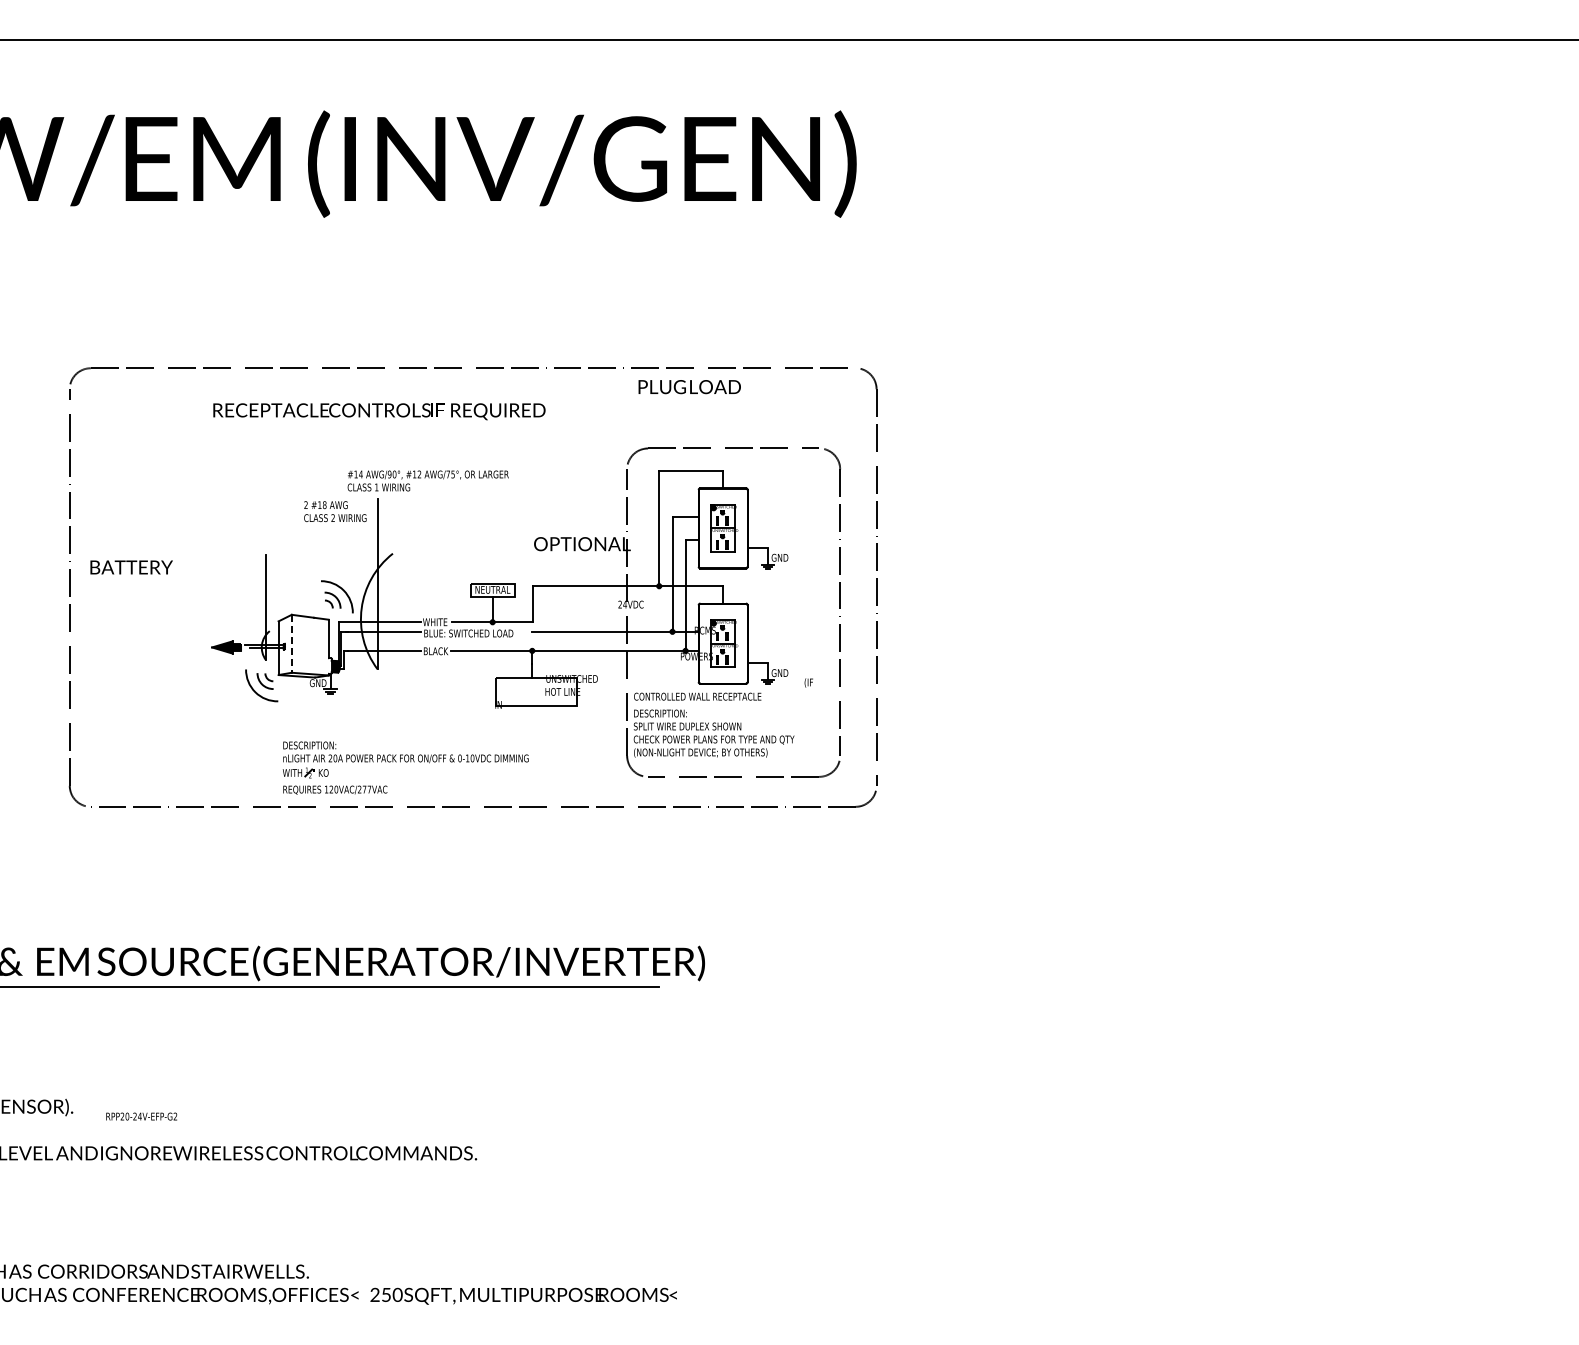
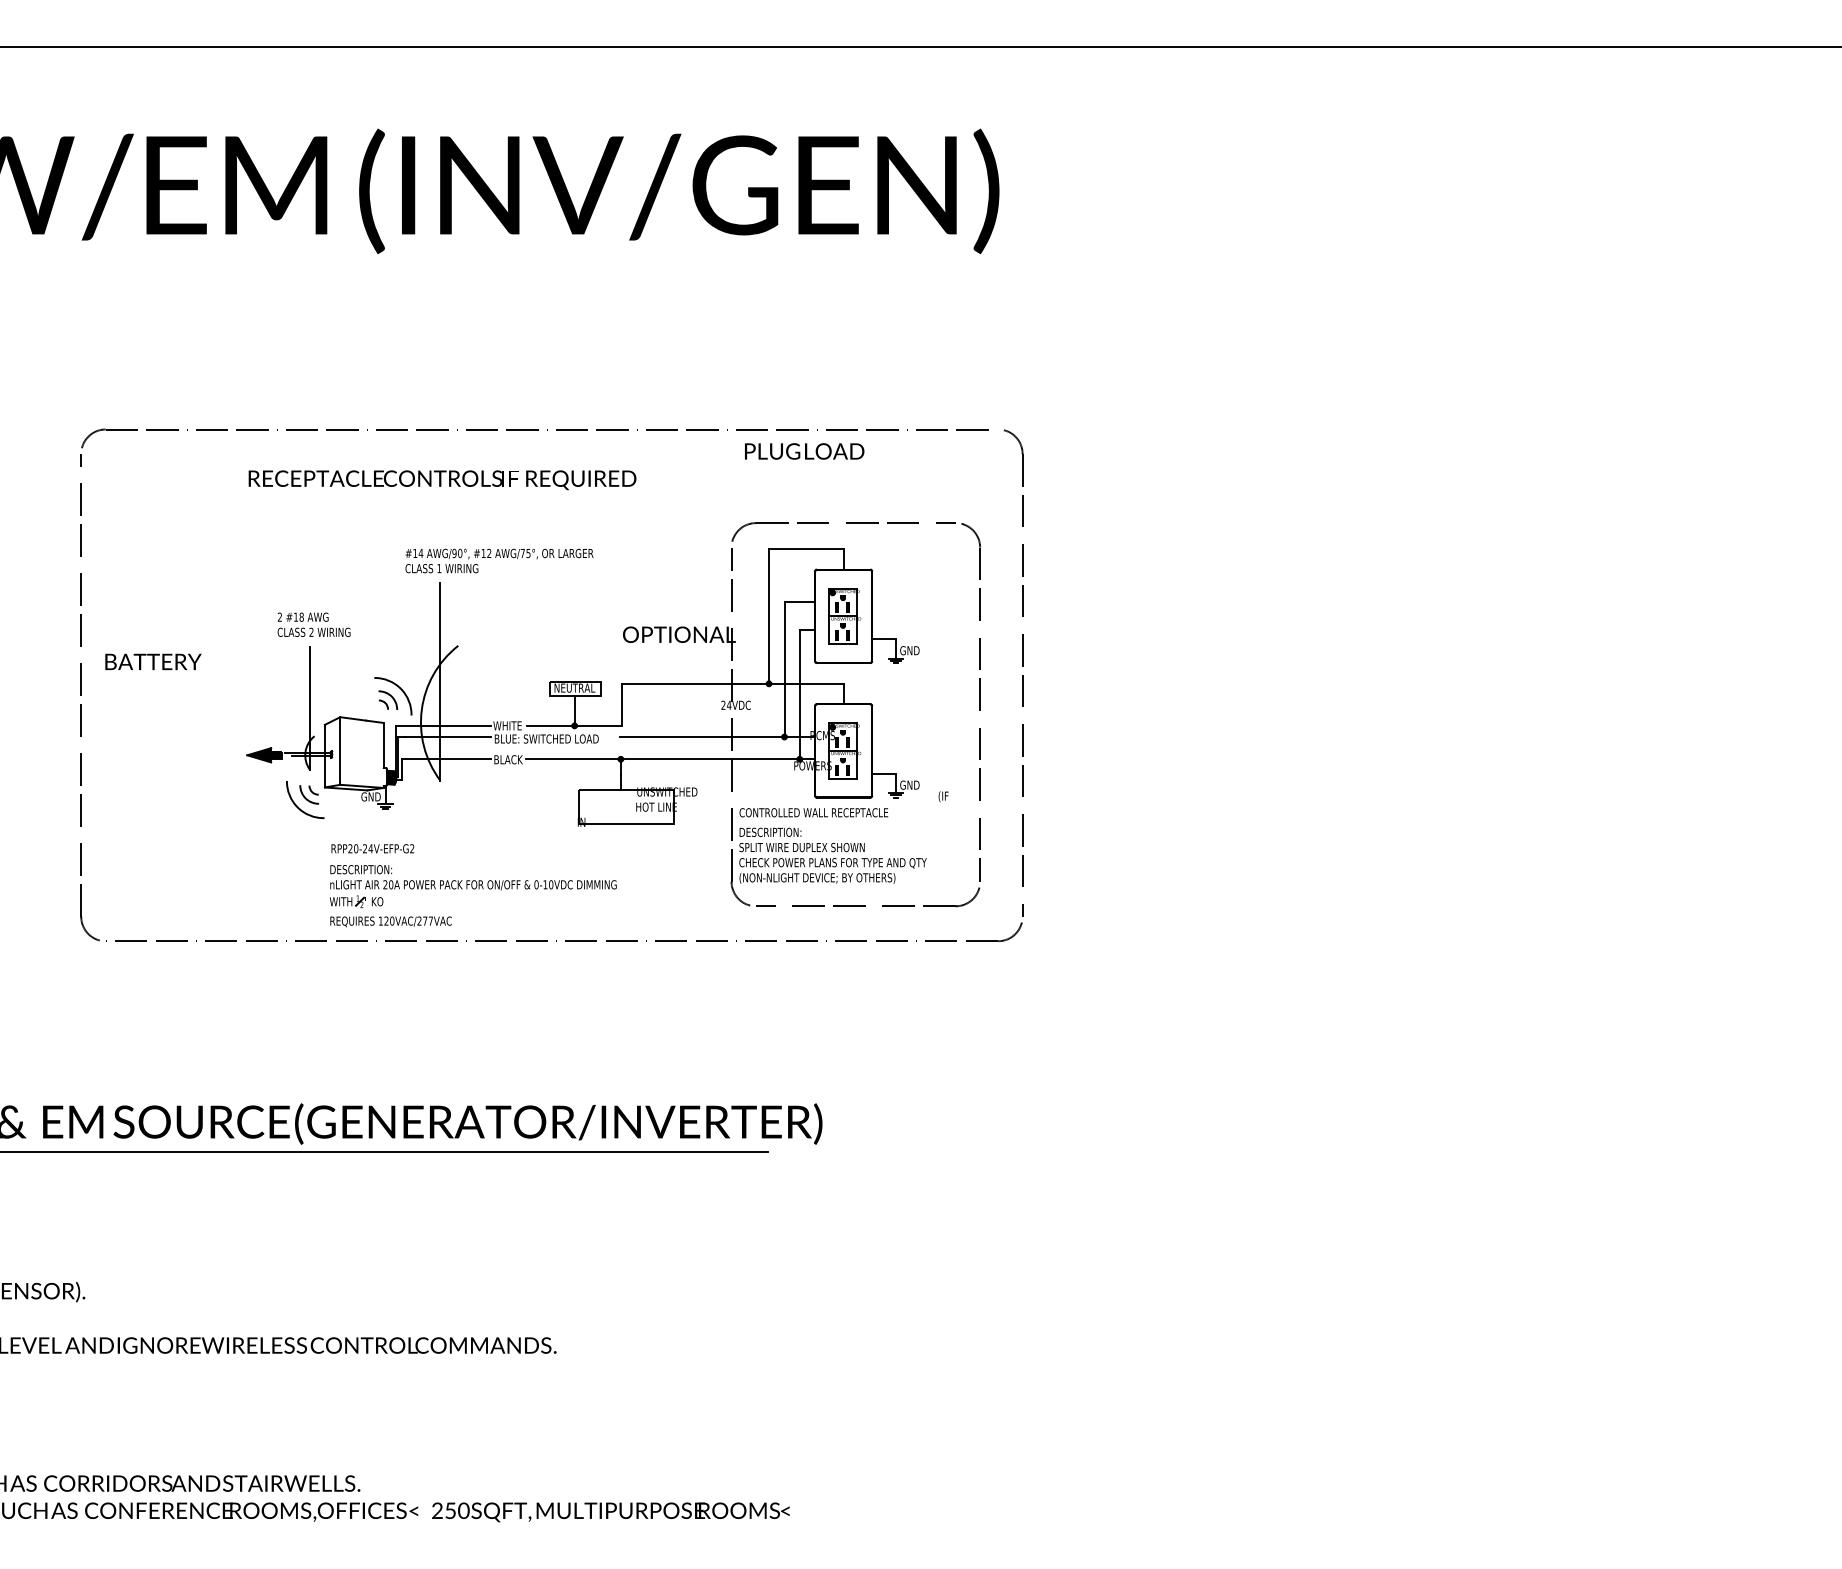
text: (335, 511) -> (314, 624), moved
line: (291, 643) -> (339, 750), dashed -> solid
text: (141, 1116) -> (372, 848), moved

